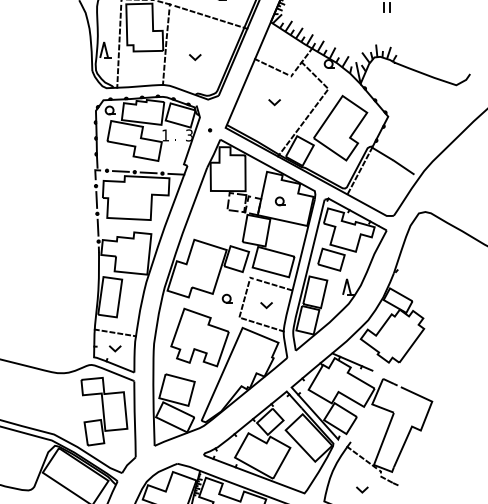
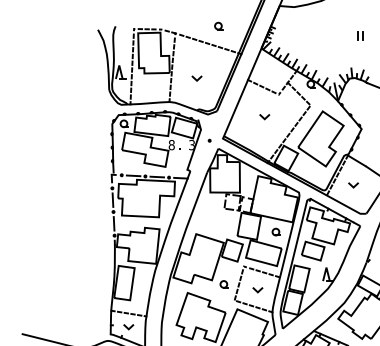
text: (165, 135) -> (171, 145), 1 -> 8
line: (377, 182) -> (352, 185), added
part: (279, 201) -> (275, 232), moved

